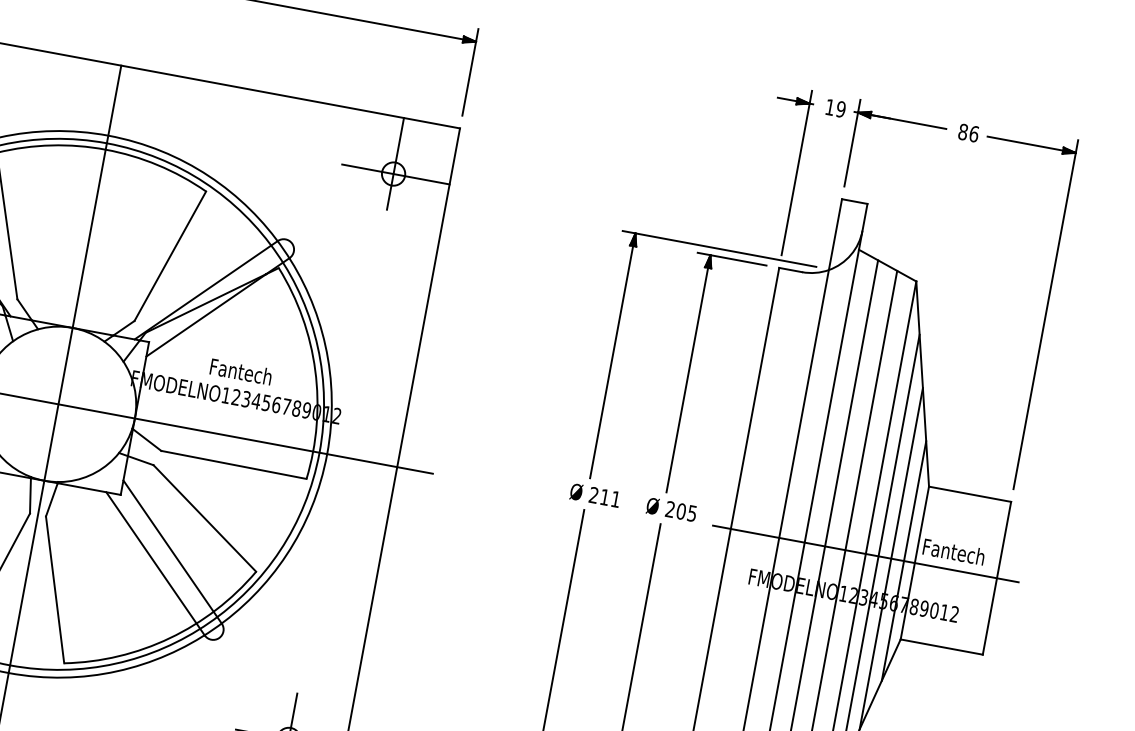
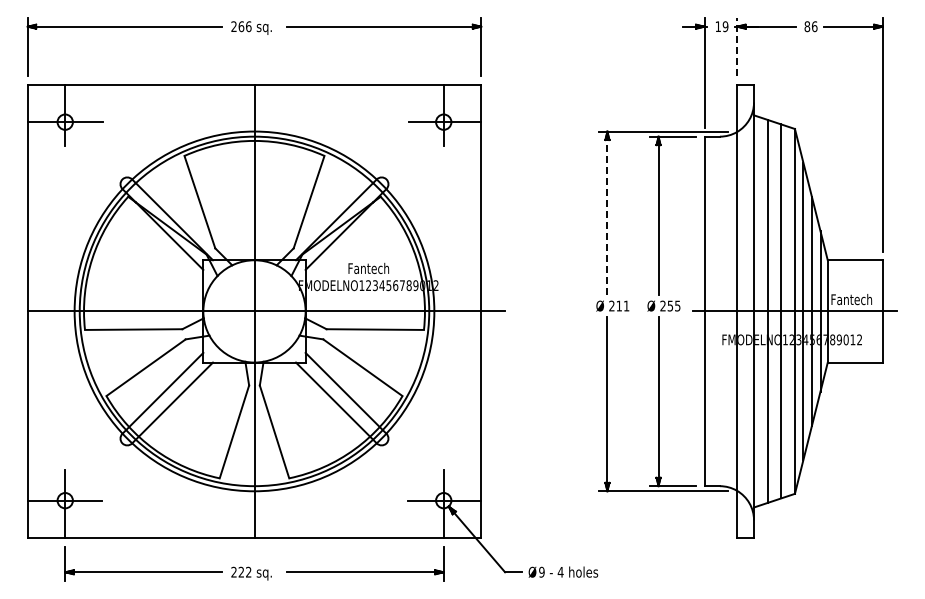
line: (851, 143) -> (736, 47), solid -> dashed
line: (612, 355) -> (607, 213), solid -> dashed
text: (681, 510) -> (670, 305), 205 -> 255

